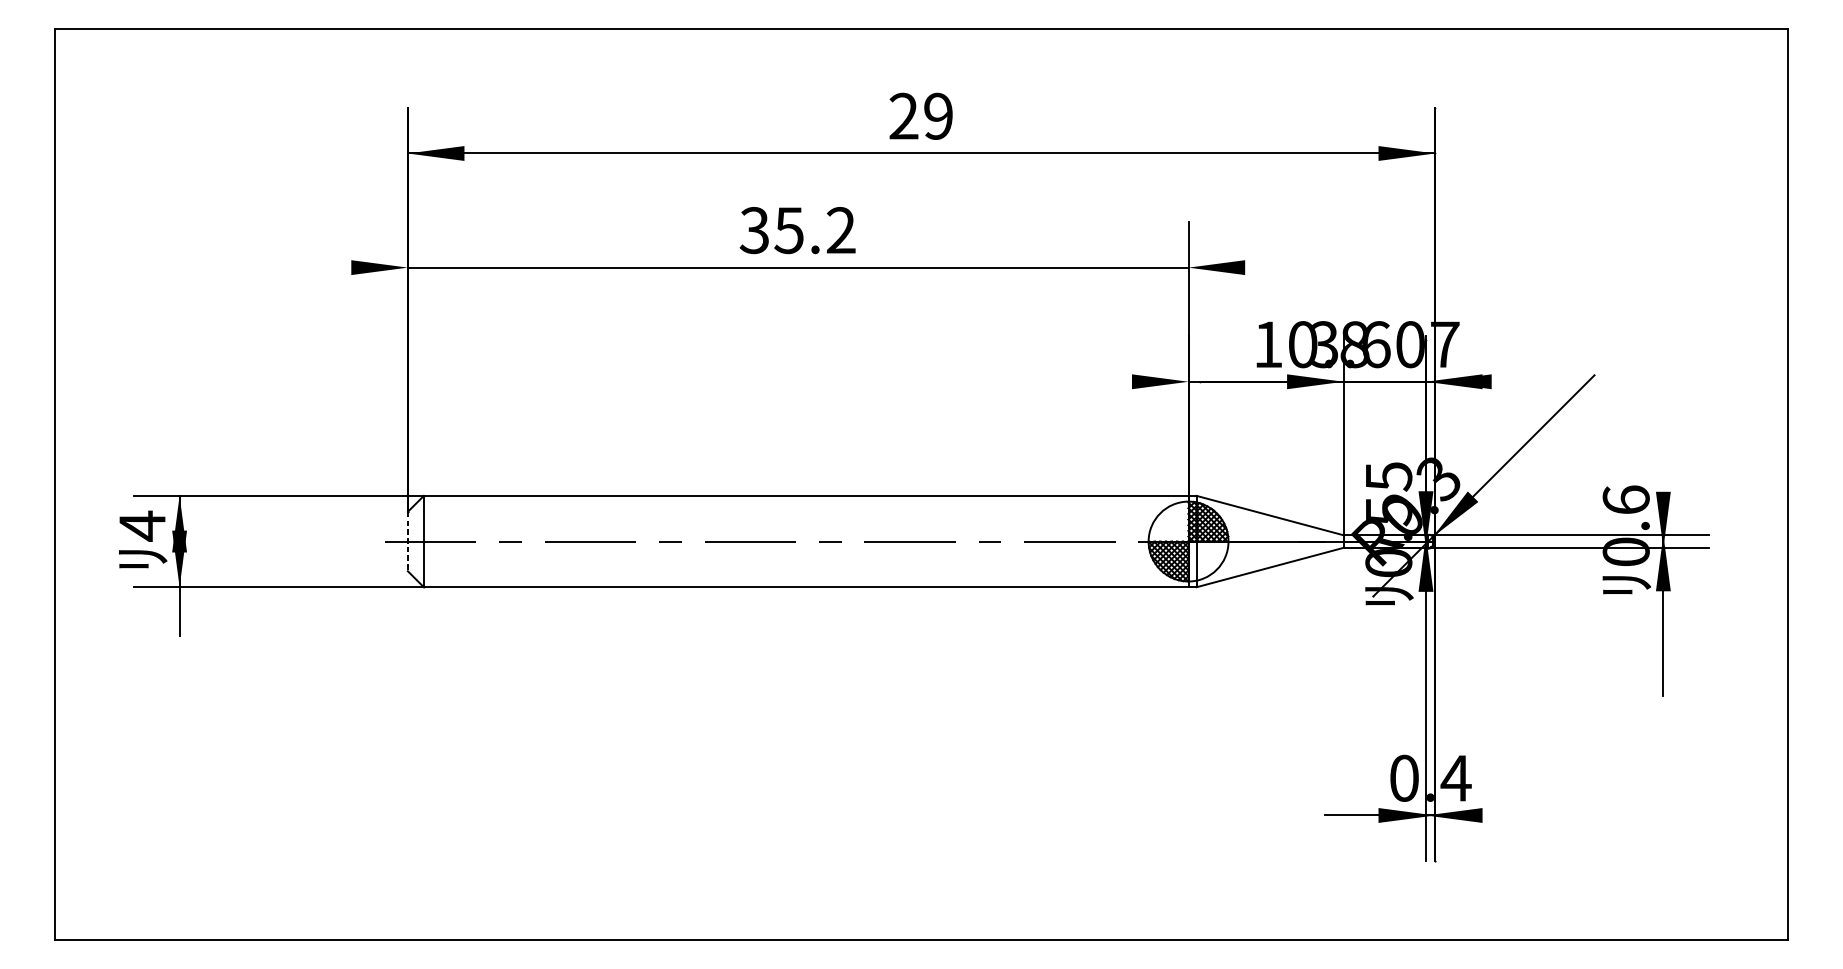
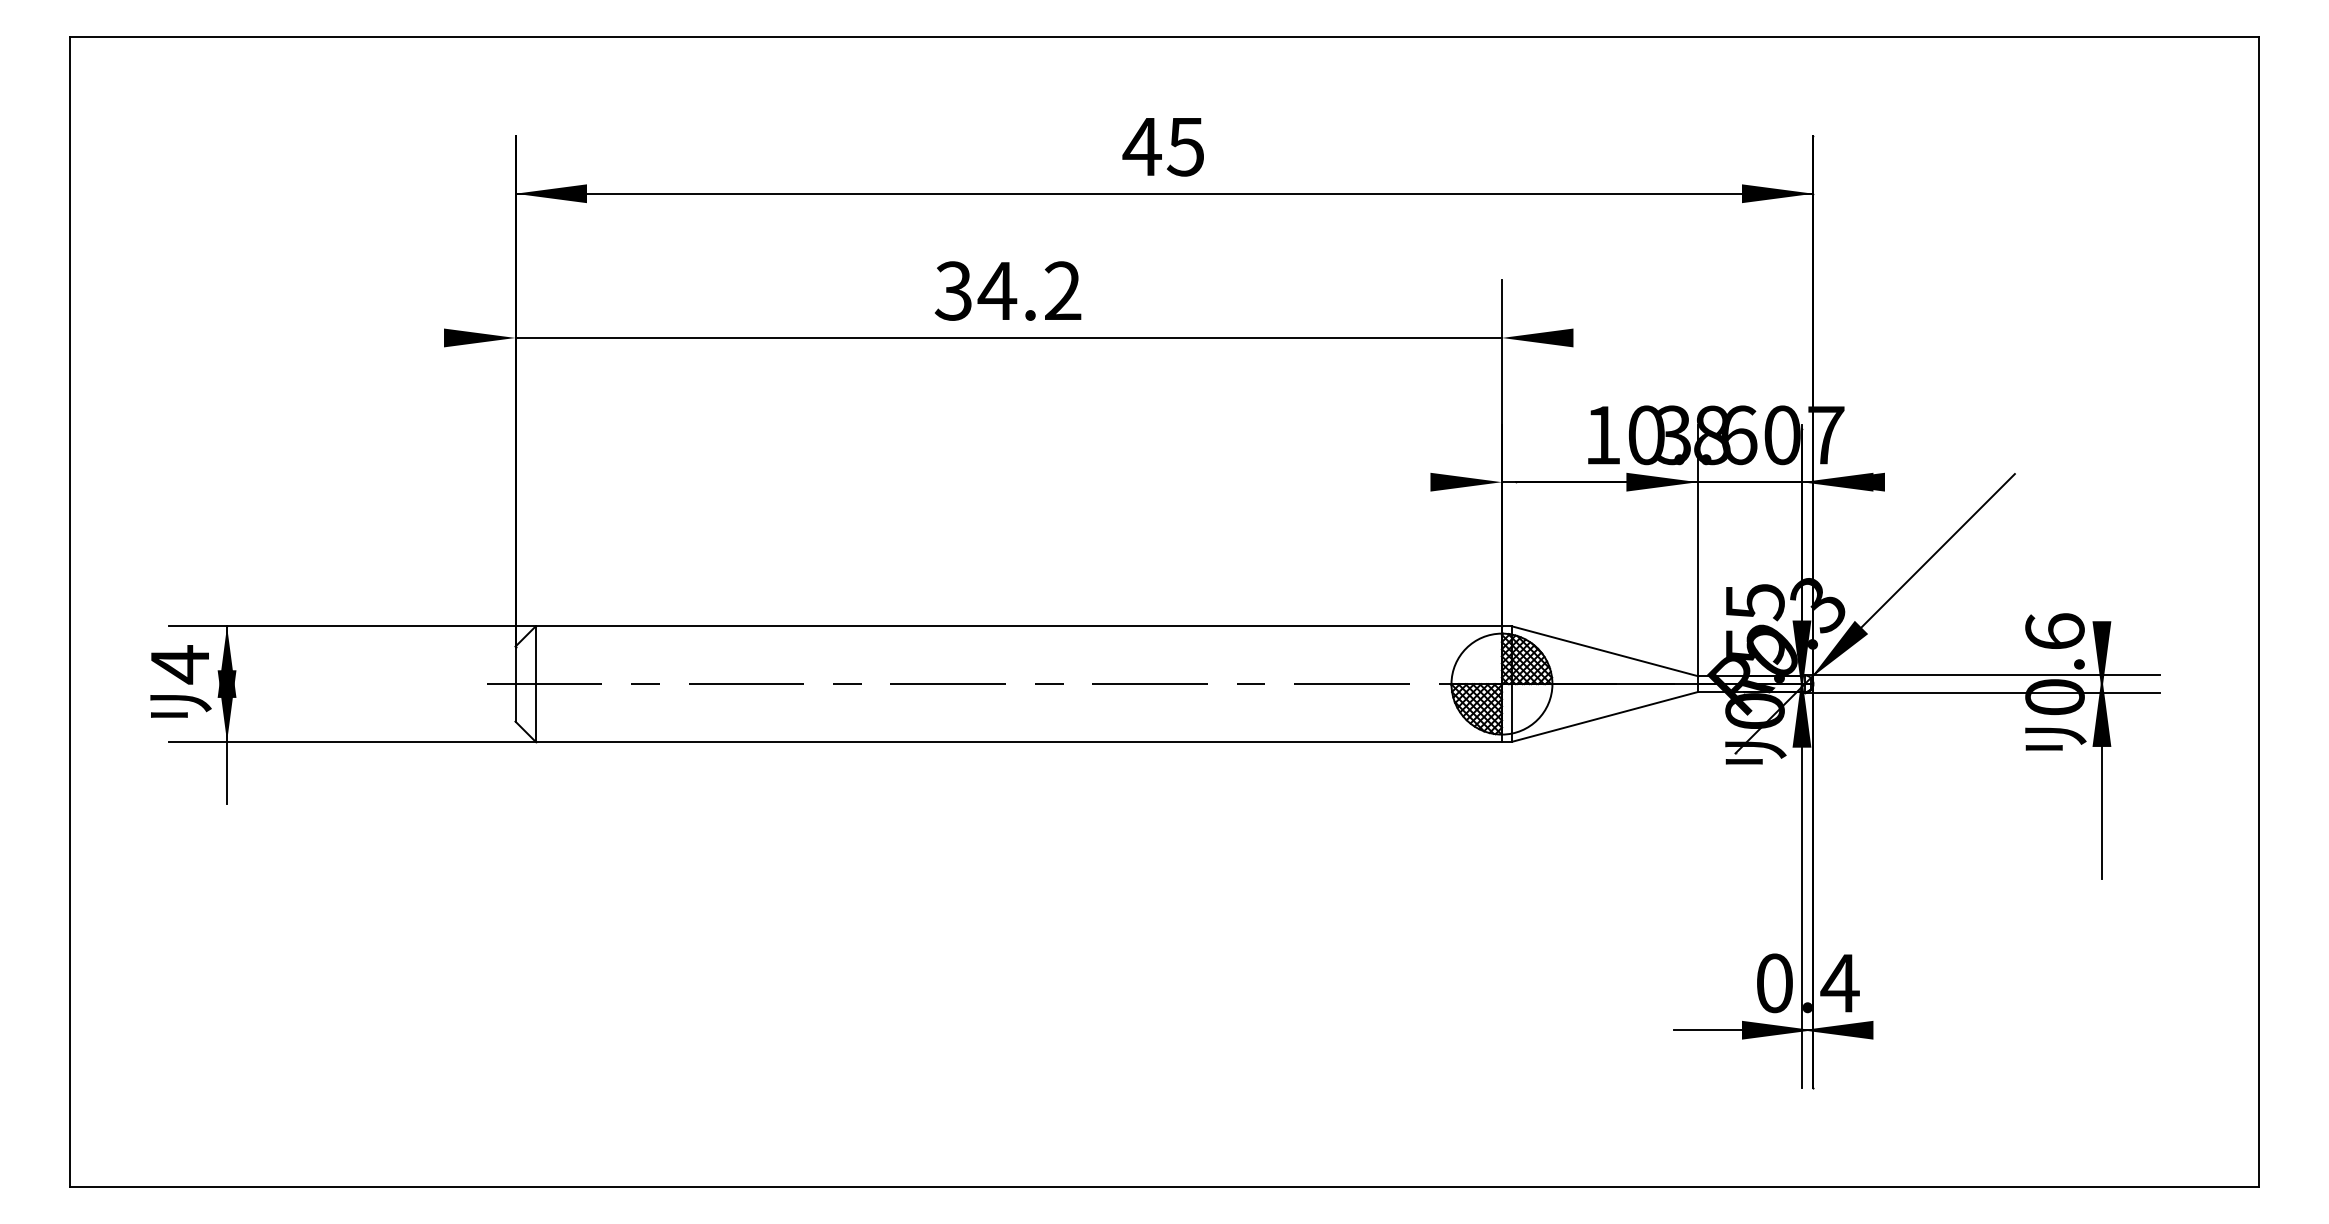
text: (919, 116) -> (1162, 146), 29 -> 45
text: (789, 230) -> (997, 291), 35.2 -> 34.2
line: (407, 541) -> (515, 684), dashed -> solid

